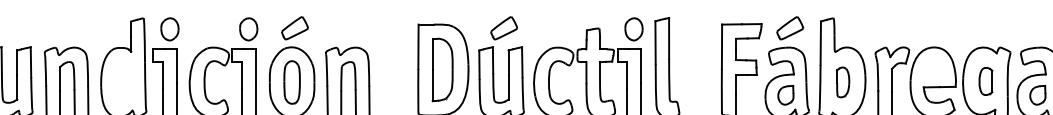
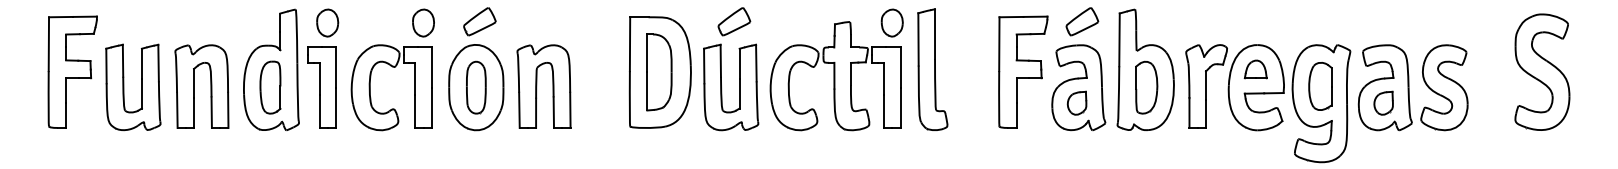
part: (932, 67) -> (1255, 69), added
part: (985, 81) -> (1320, 86), size x1.43
part: (122, 82) -> (270, 87), added
part: (842, 82) -> (1146, 87), size x1.43

